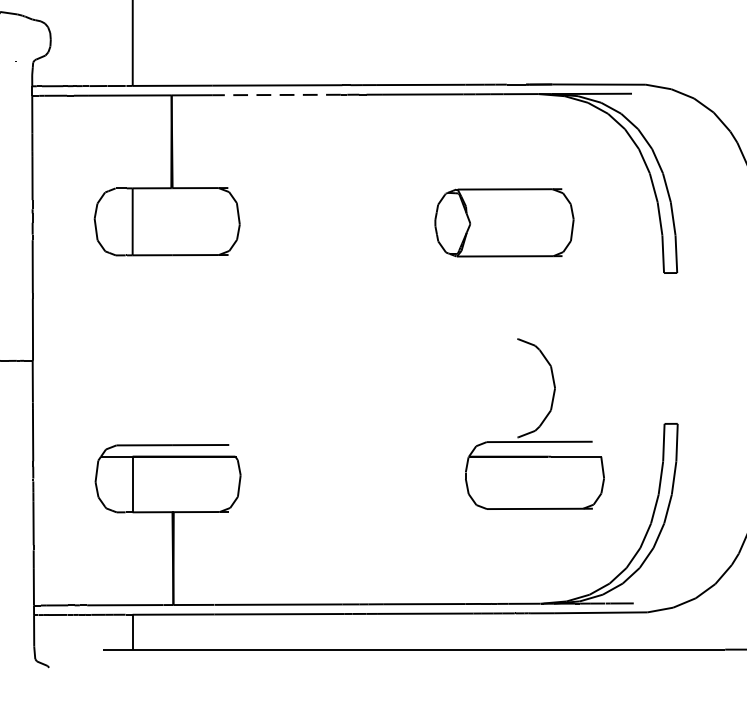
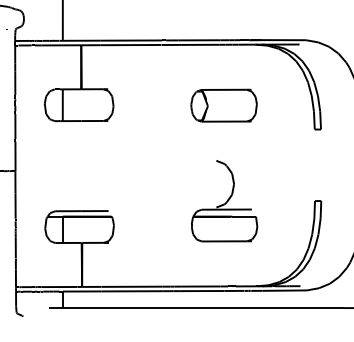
line: (275, 95) -> (130, 45), dashed -> solid
part: (503, 222) -> (223, 105), moved
part: (534, 424) -> (224, 201), moved

